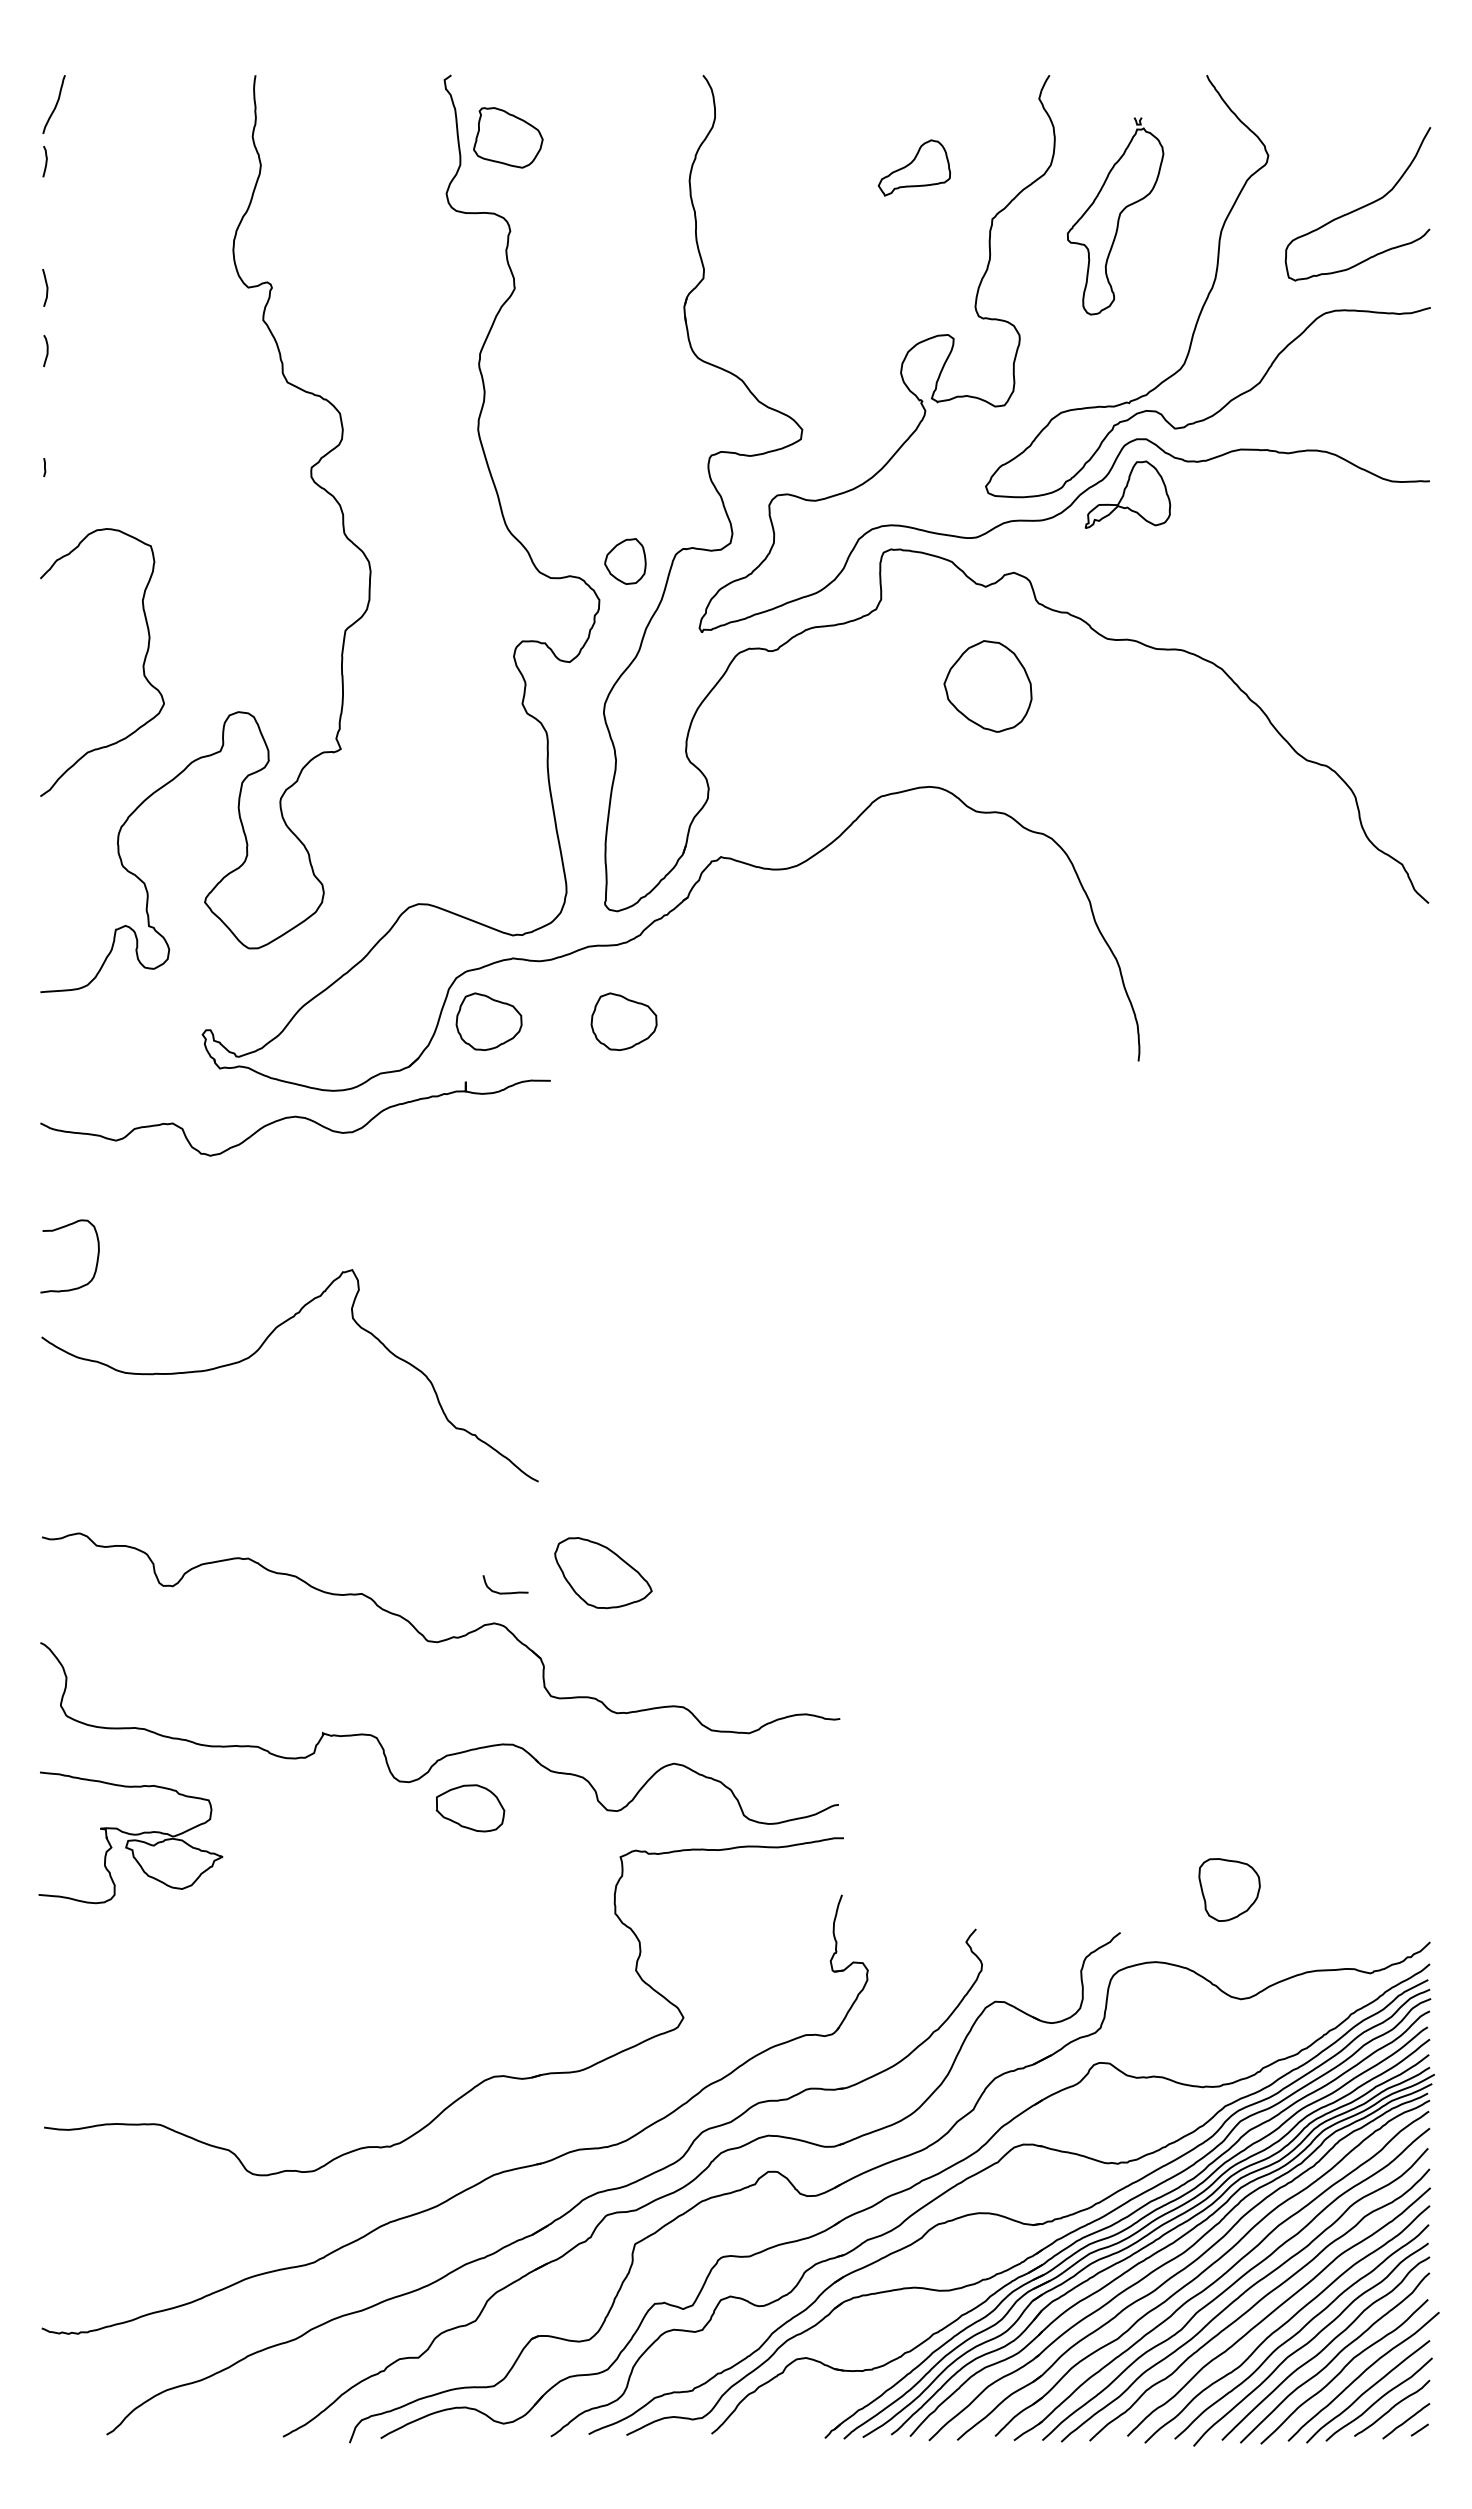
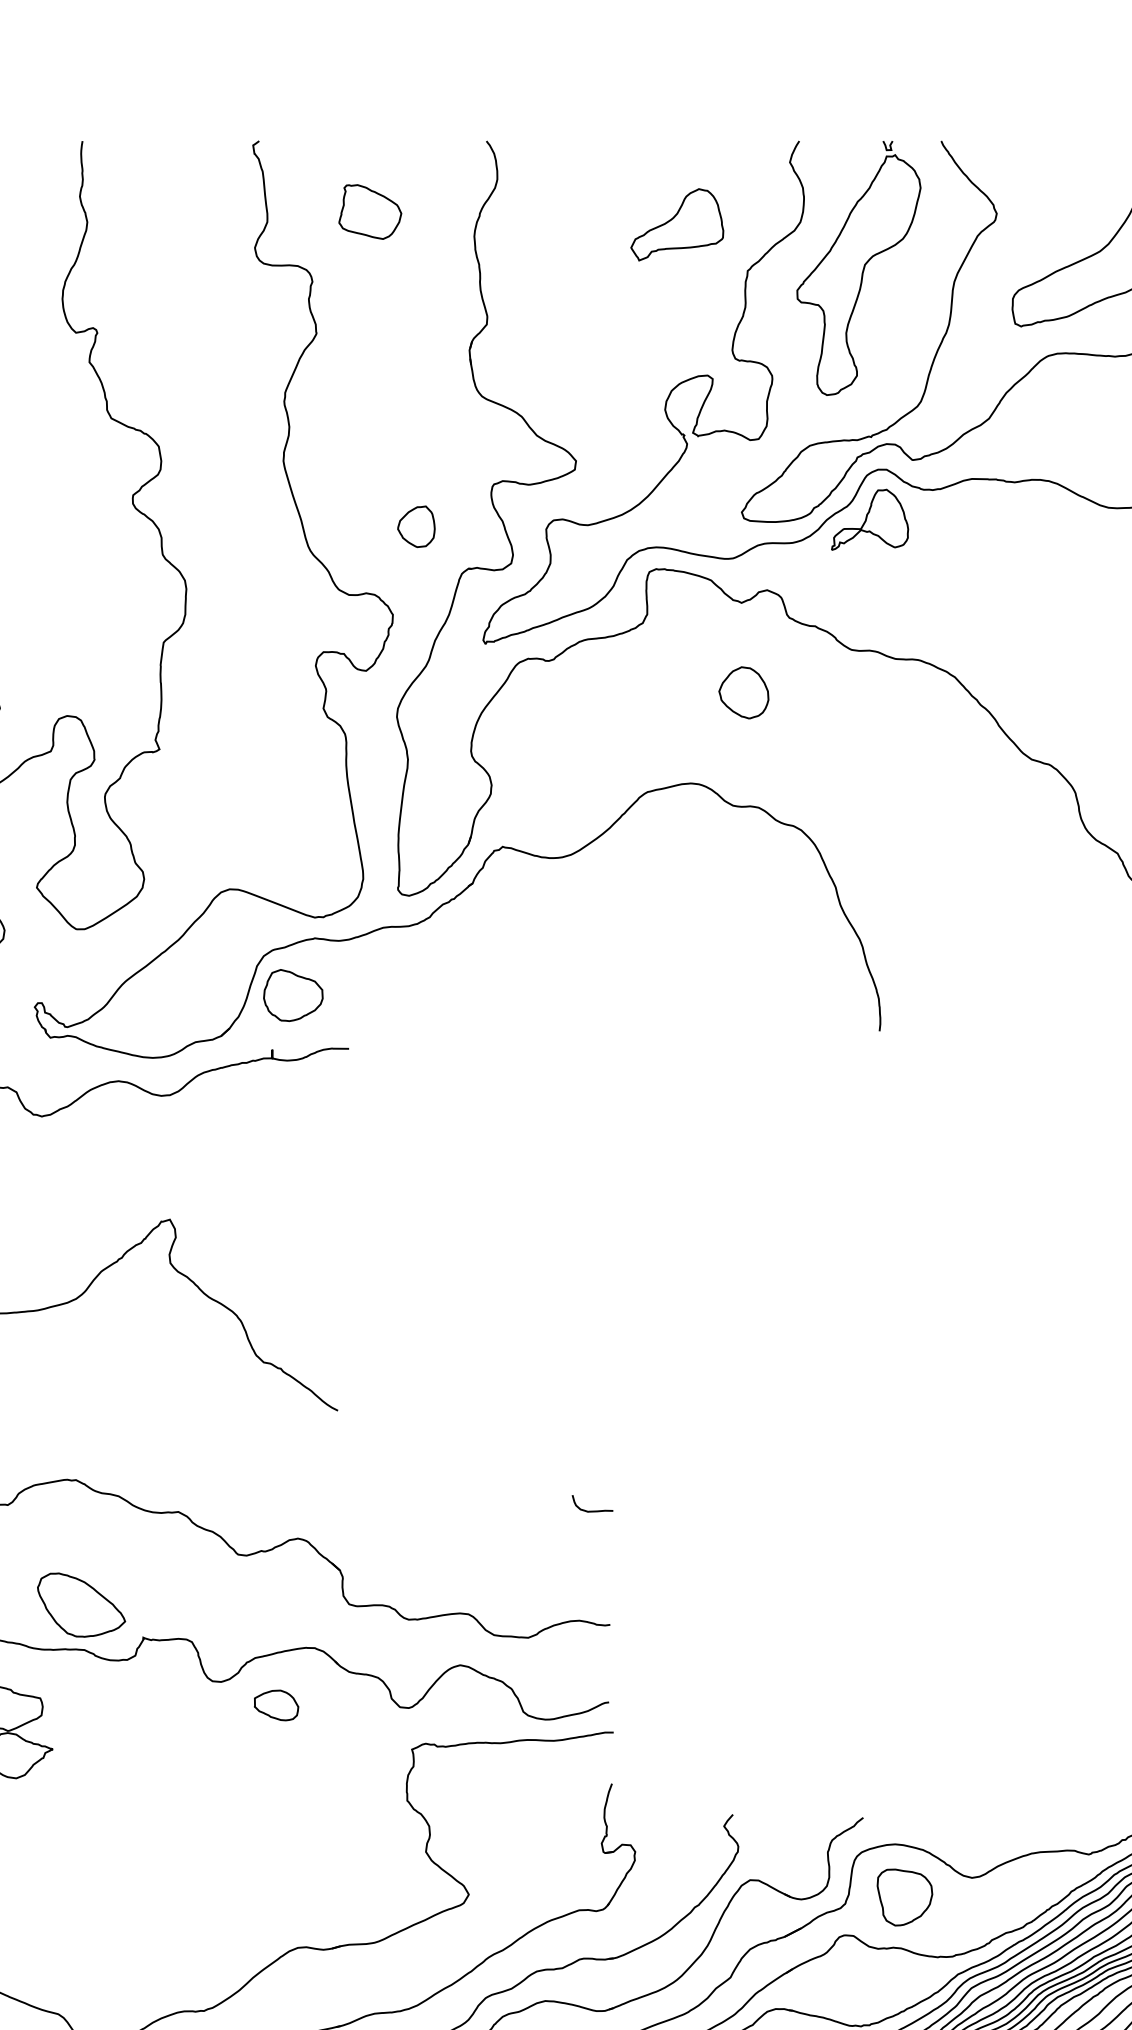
part: (508, 137) -> (370, 211), moved
part: (914, 167) -> (677, 224), size x1.43
part: (1115, 216) -> (858, 268), size x1.43
part: (625, 561) -> (416, 526), moved
part: (988, 686) -> (744, 692), size x0.62
part: (623, 1021) -> (414, 995), removed
part: (603, 1573) -> (81, 1605), moved
curve: (505, 1592) -> (592, 1510), moved
part: (470, 1807) -> (276, 1704), size x0.71
part: (1229, 1889) -> (904, 1897), moved

